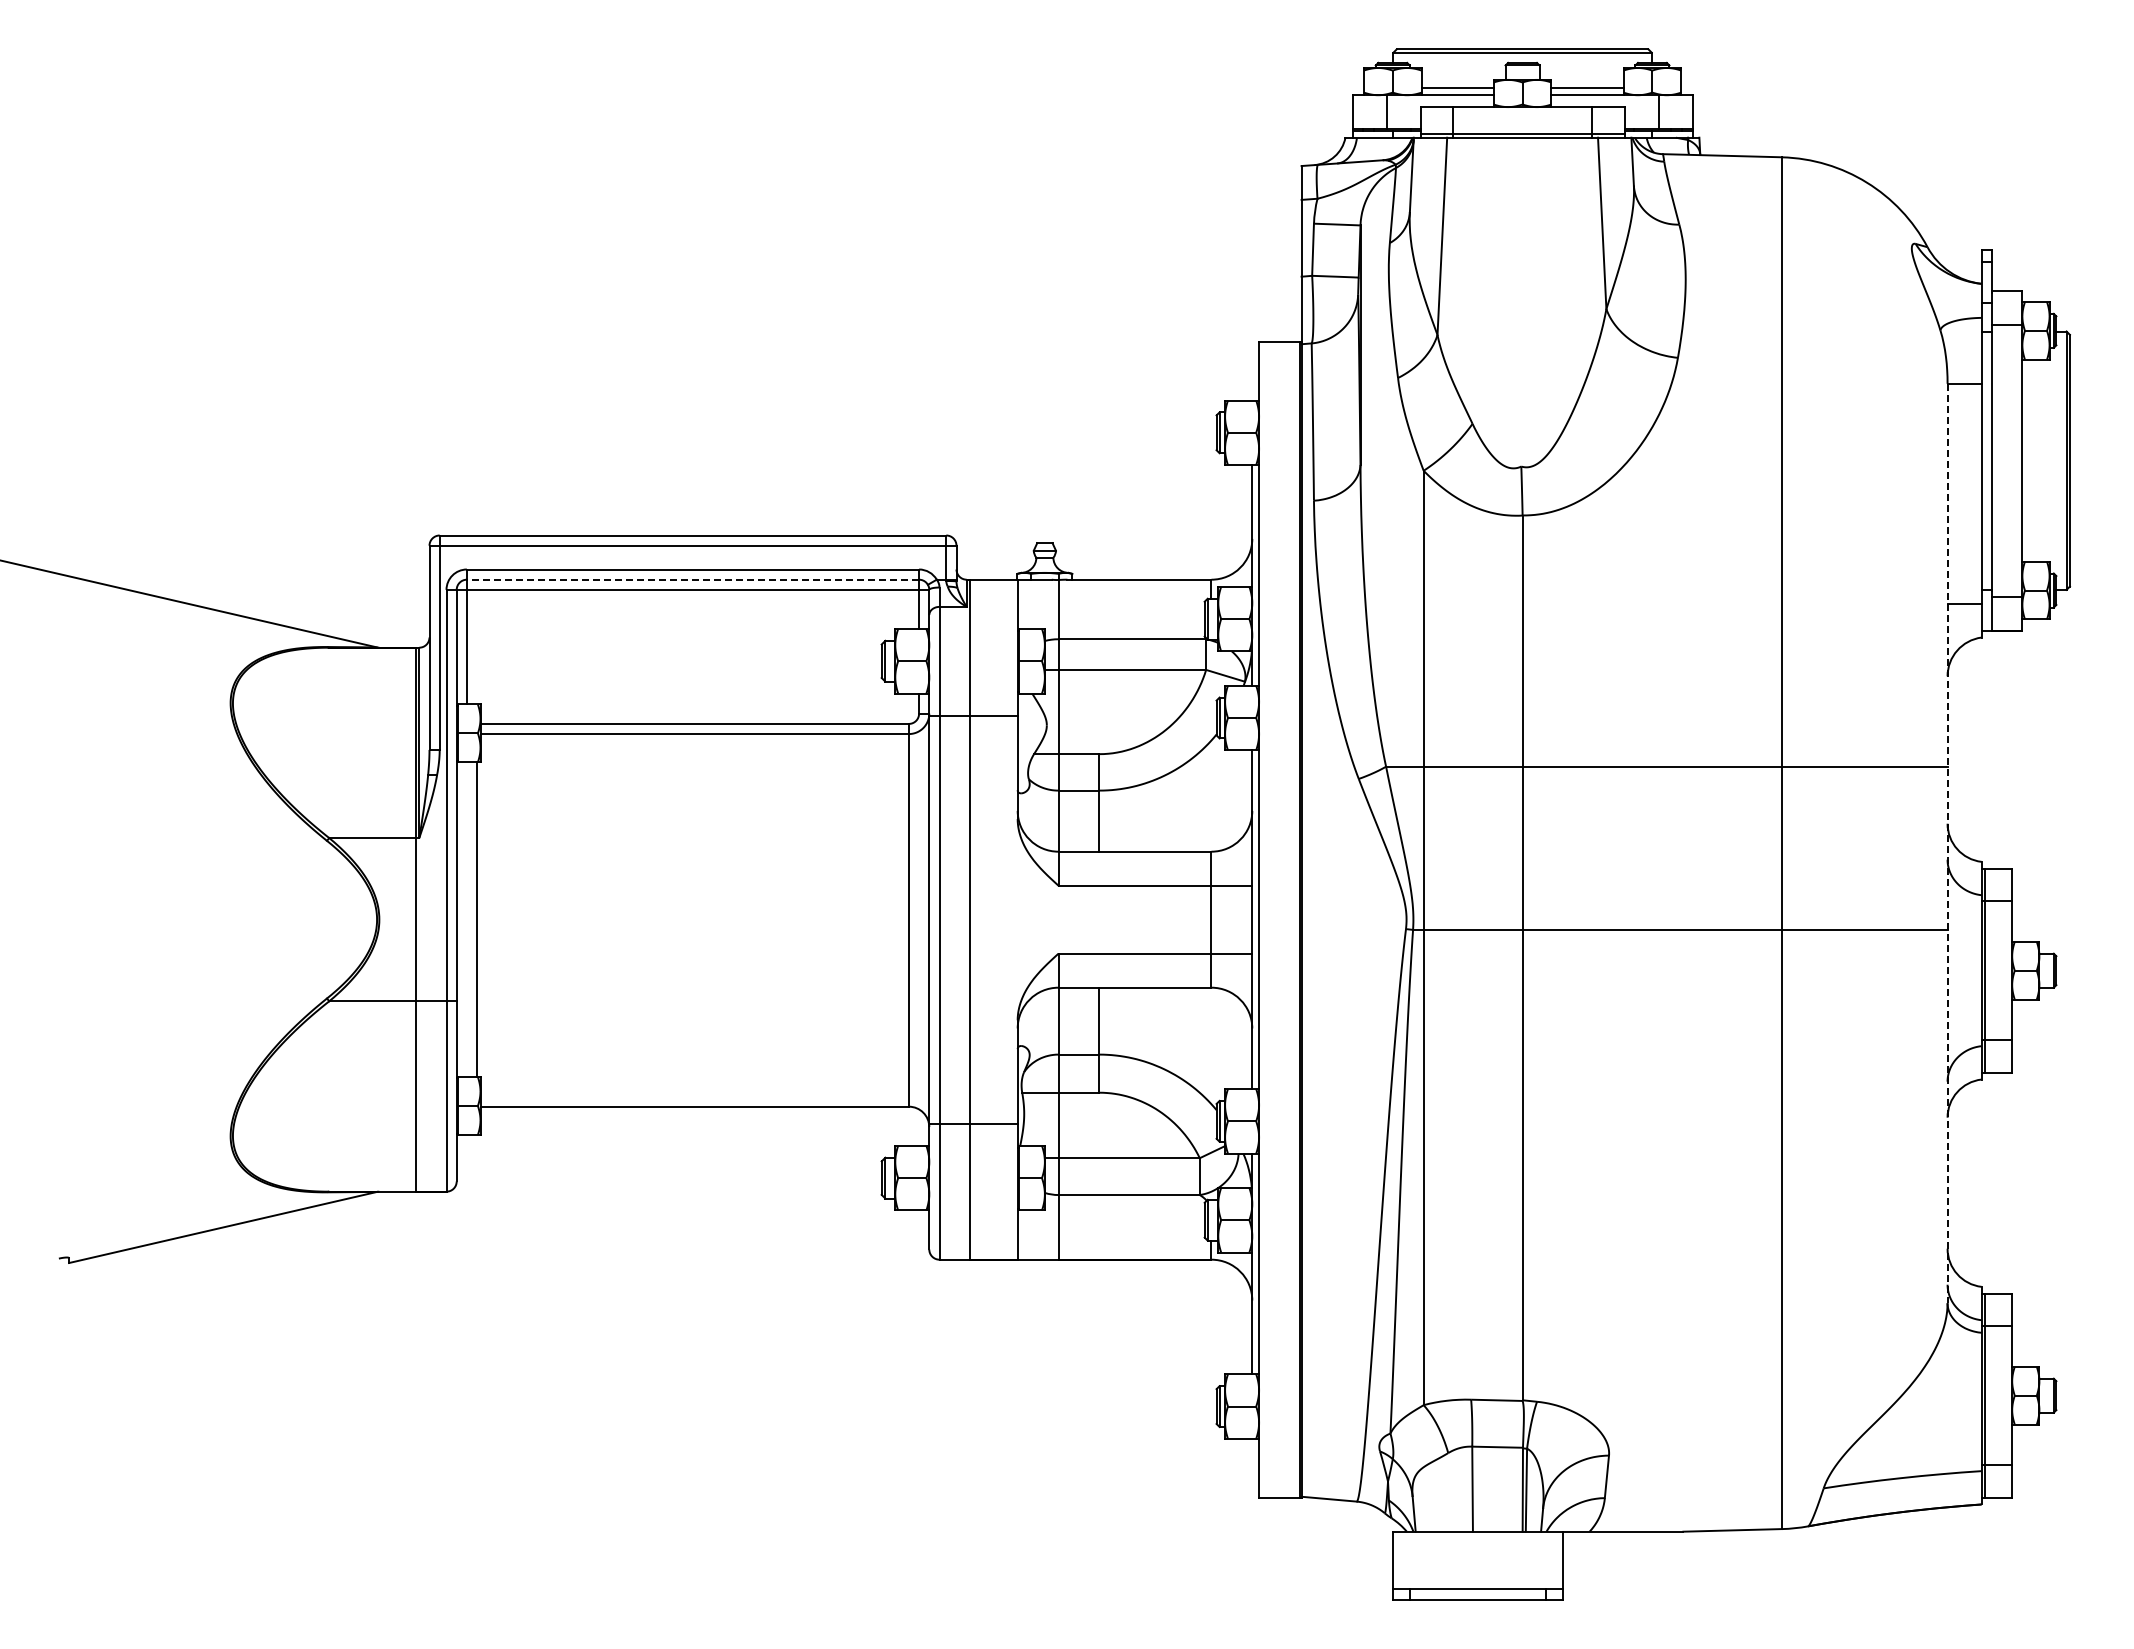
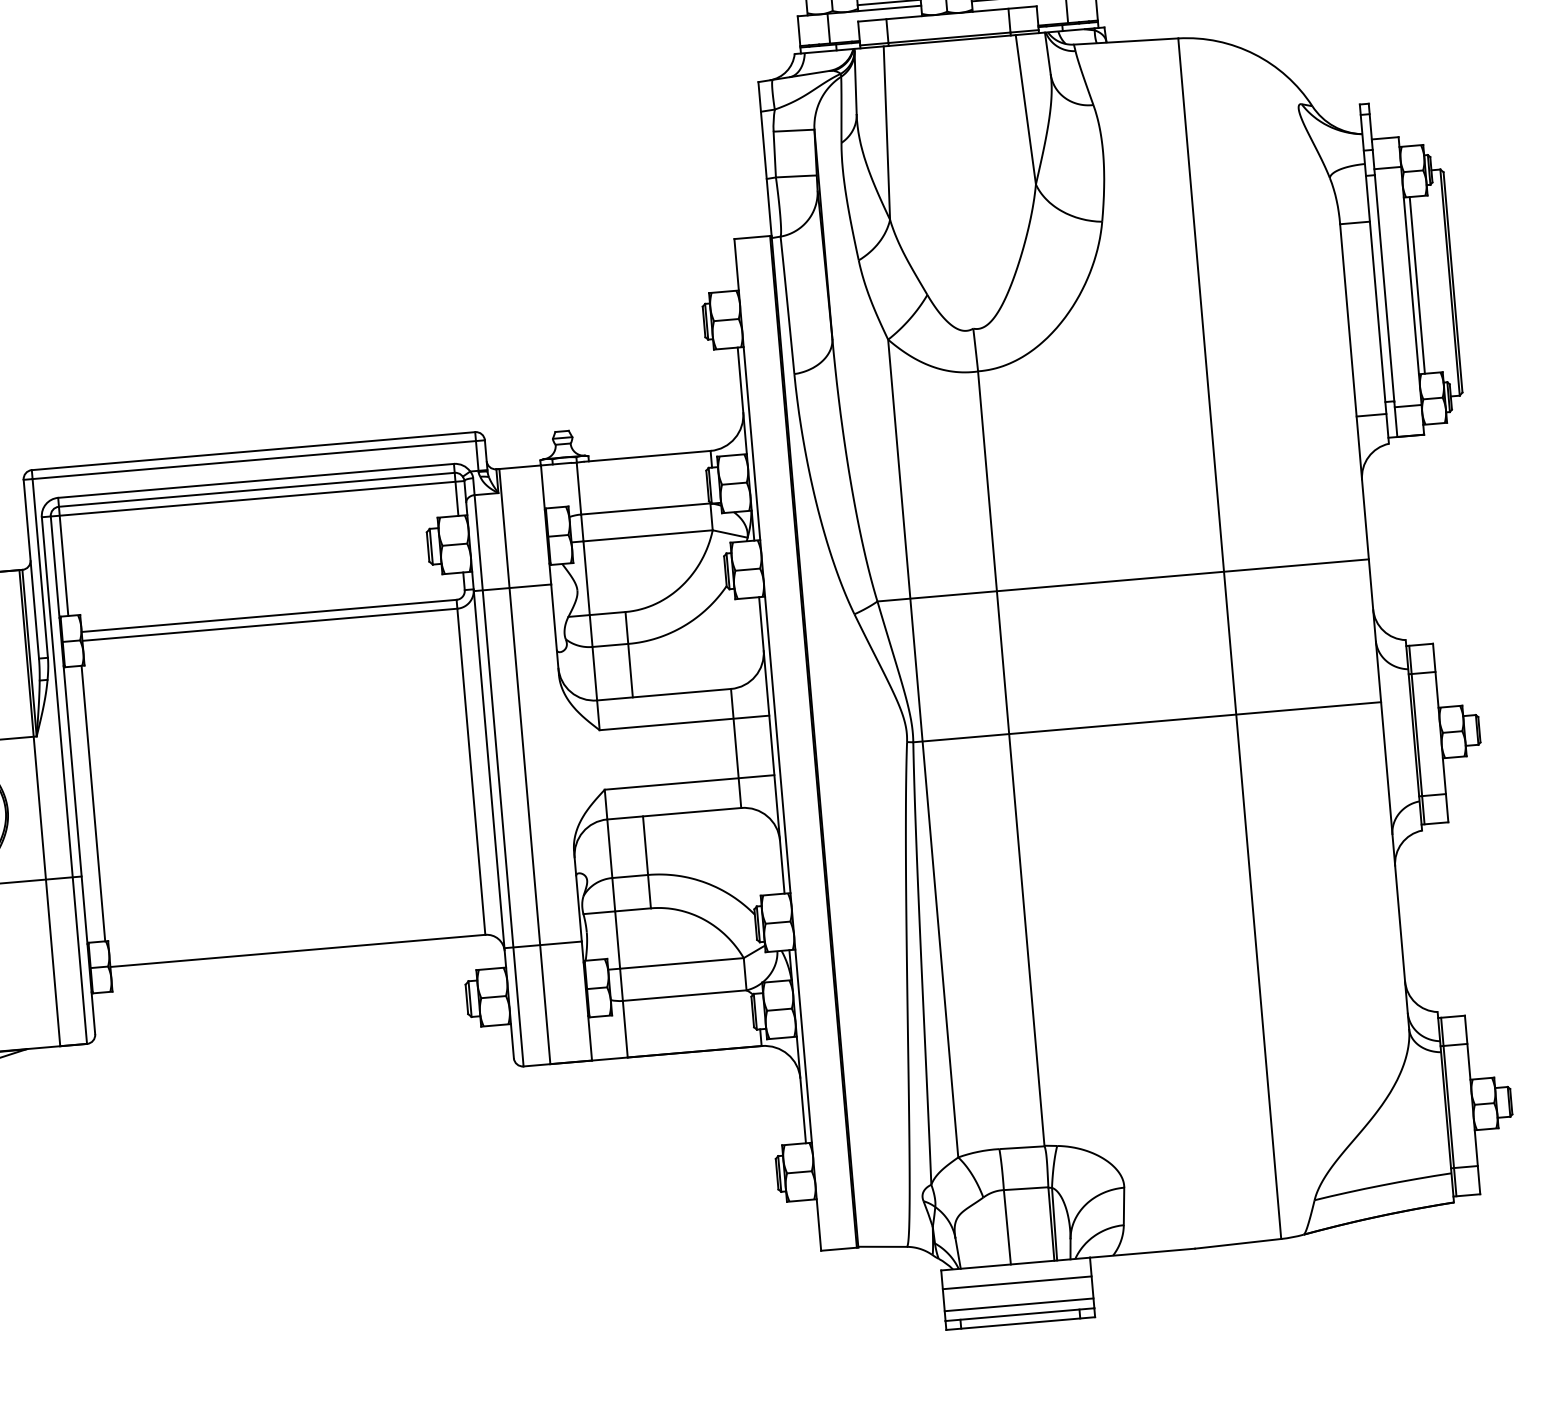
line: (2029, 460) -> (1417, 285), added
line: (692, 579) -> (256, 489), dashed -> solid
line: (1947, 843) -> (1374, 626), dashed -> solid
line: (1478, 1553) -> (1017, 1283), added
line: (1478, 1578) -> (1019, 1305), added

